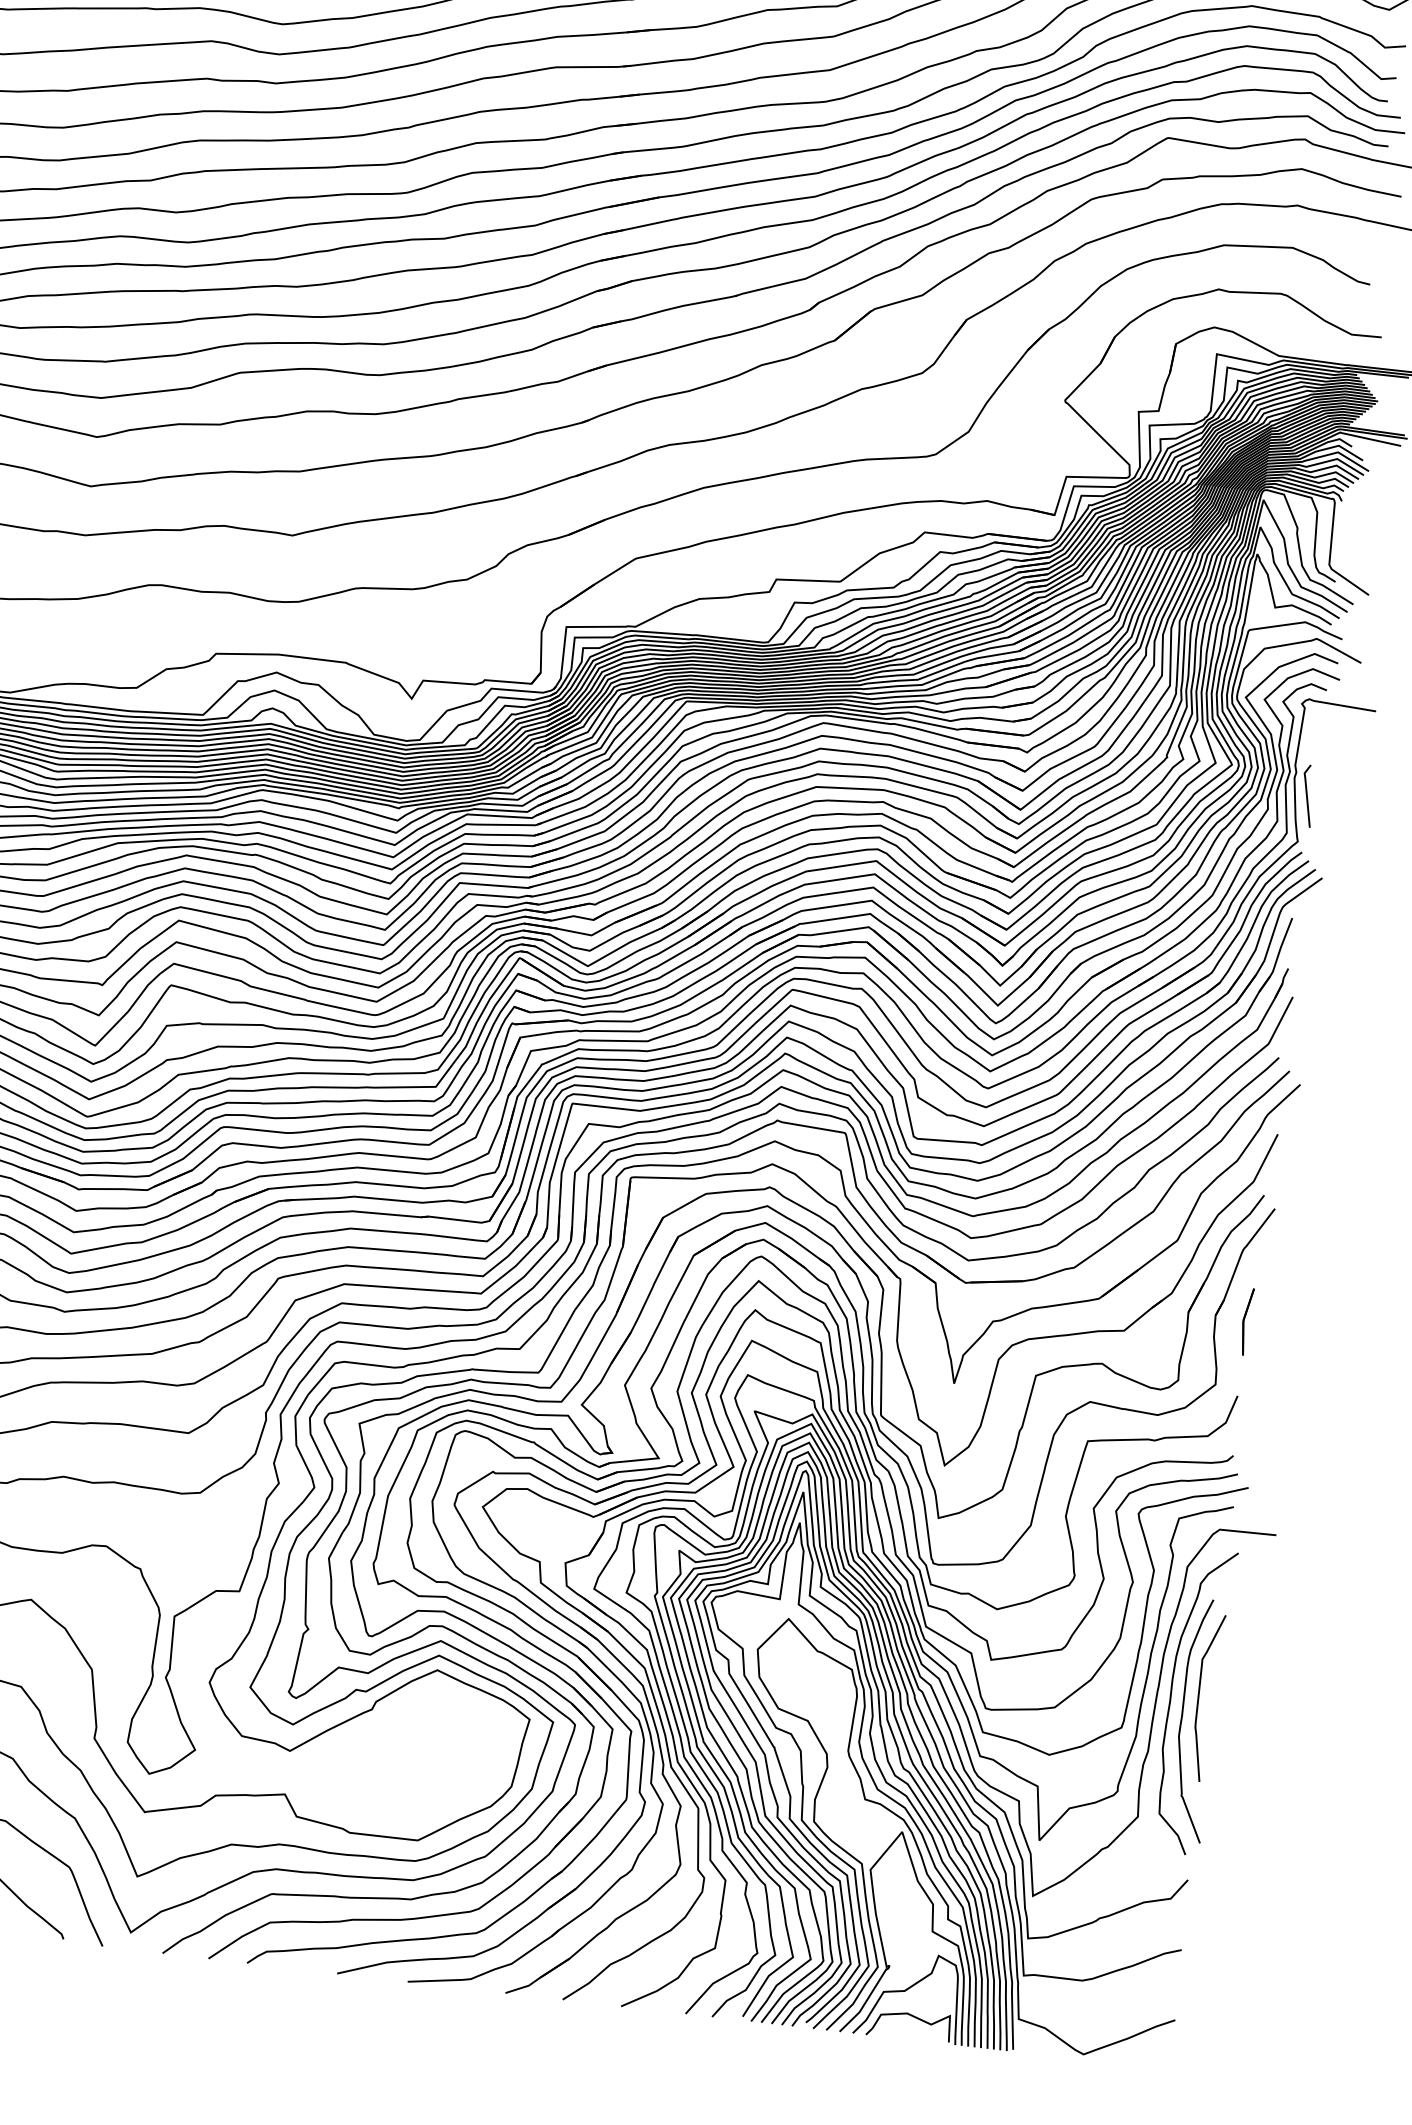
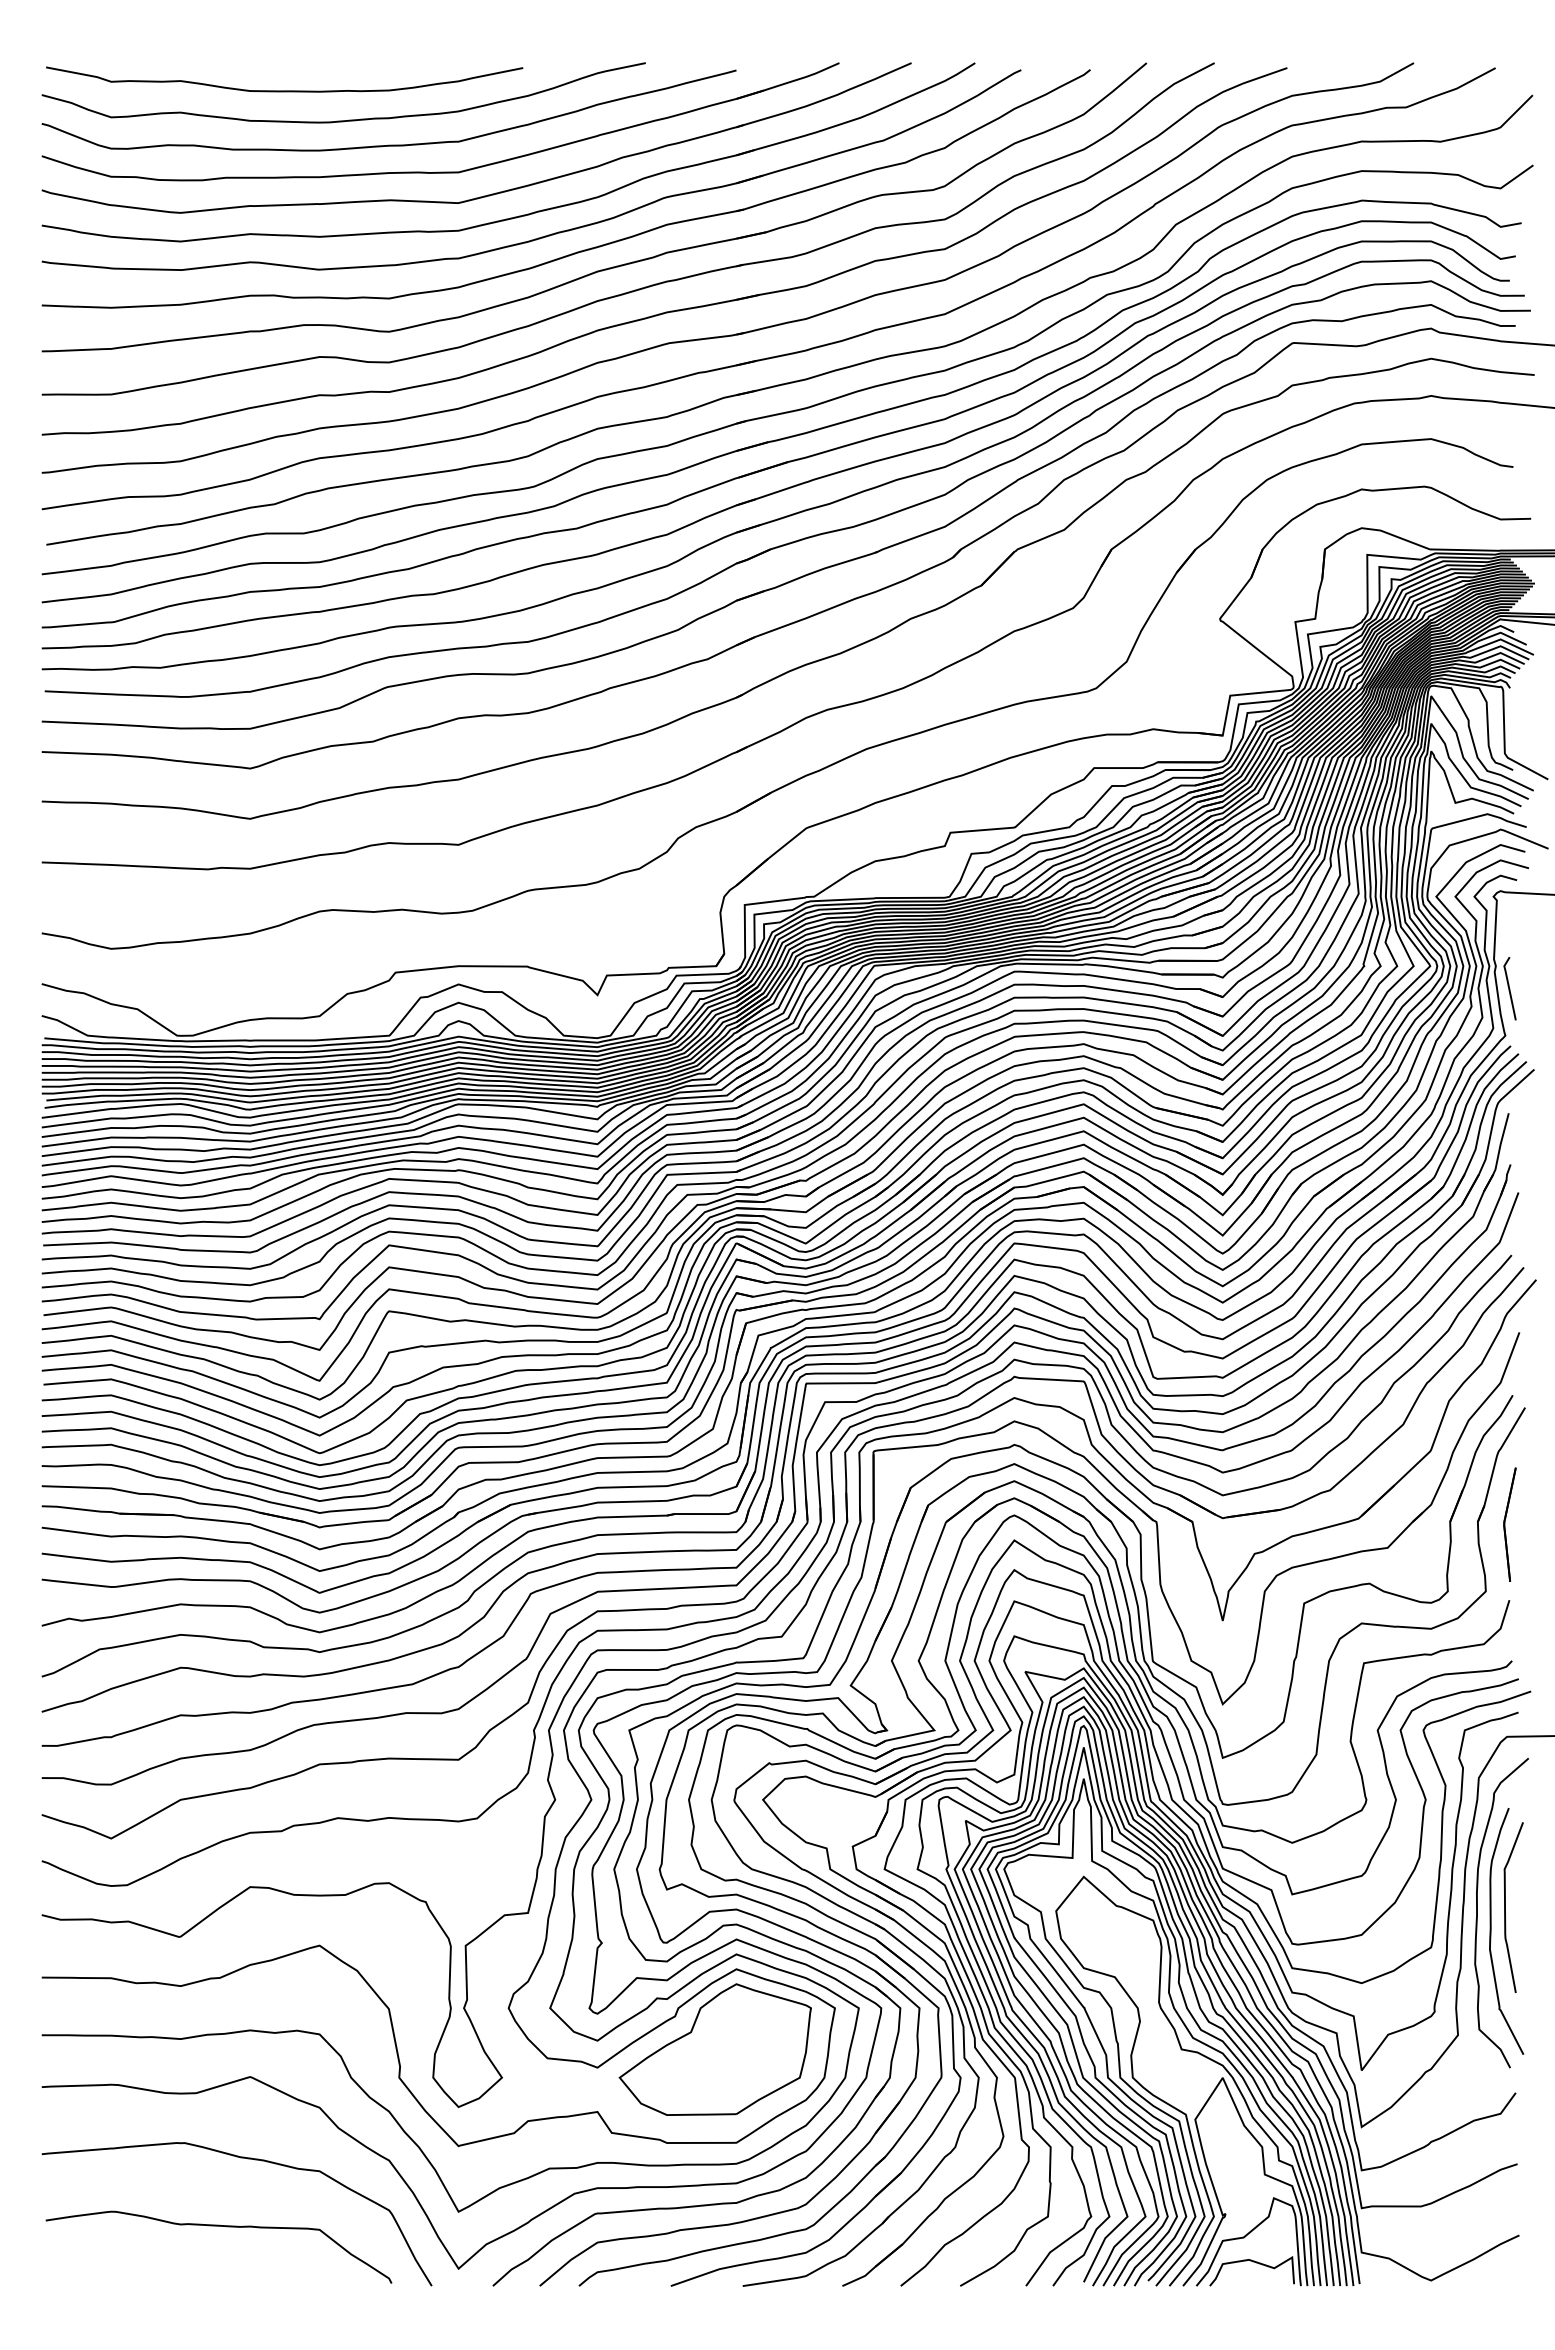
part: (1246, 1321) -> (1509, 1524), size x1.67
part: (406, 1746) -> (714, 2049), added

